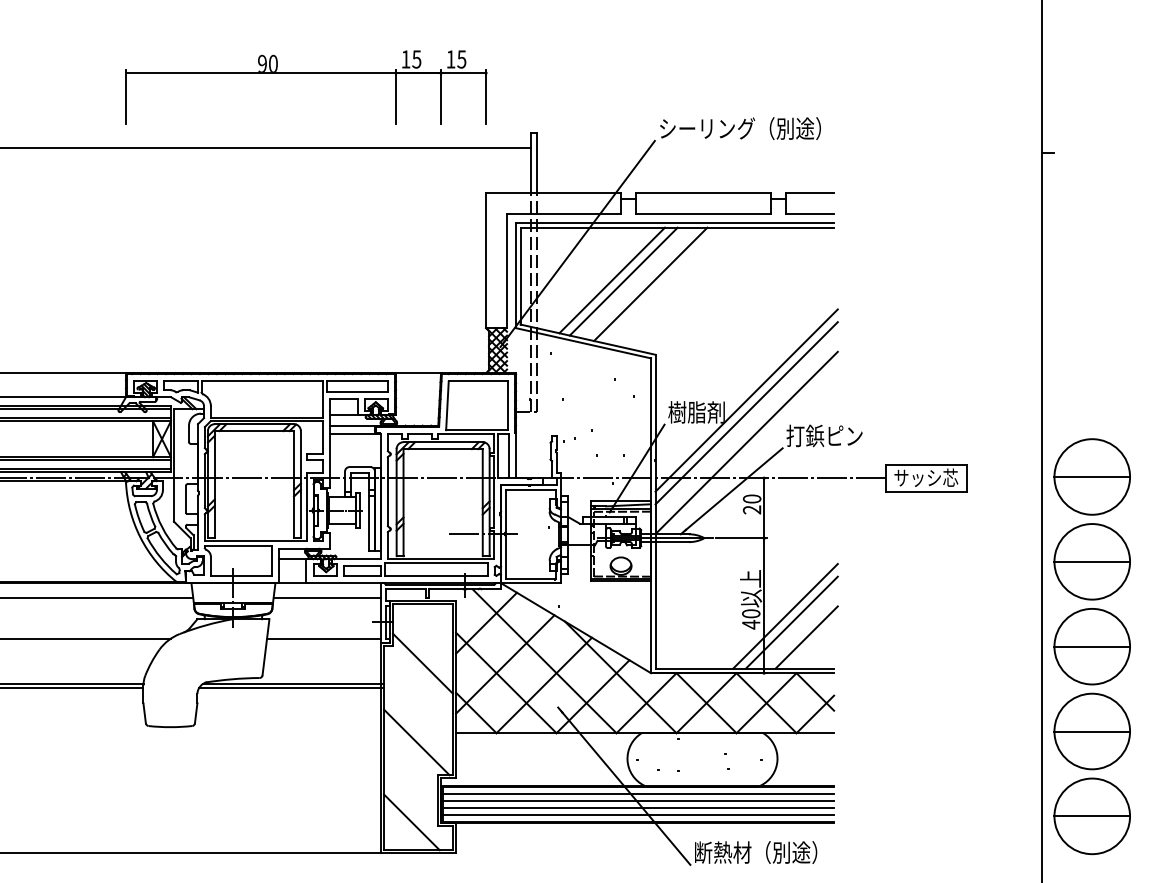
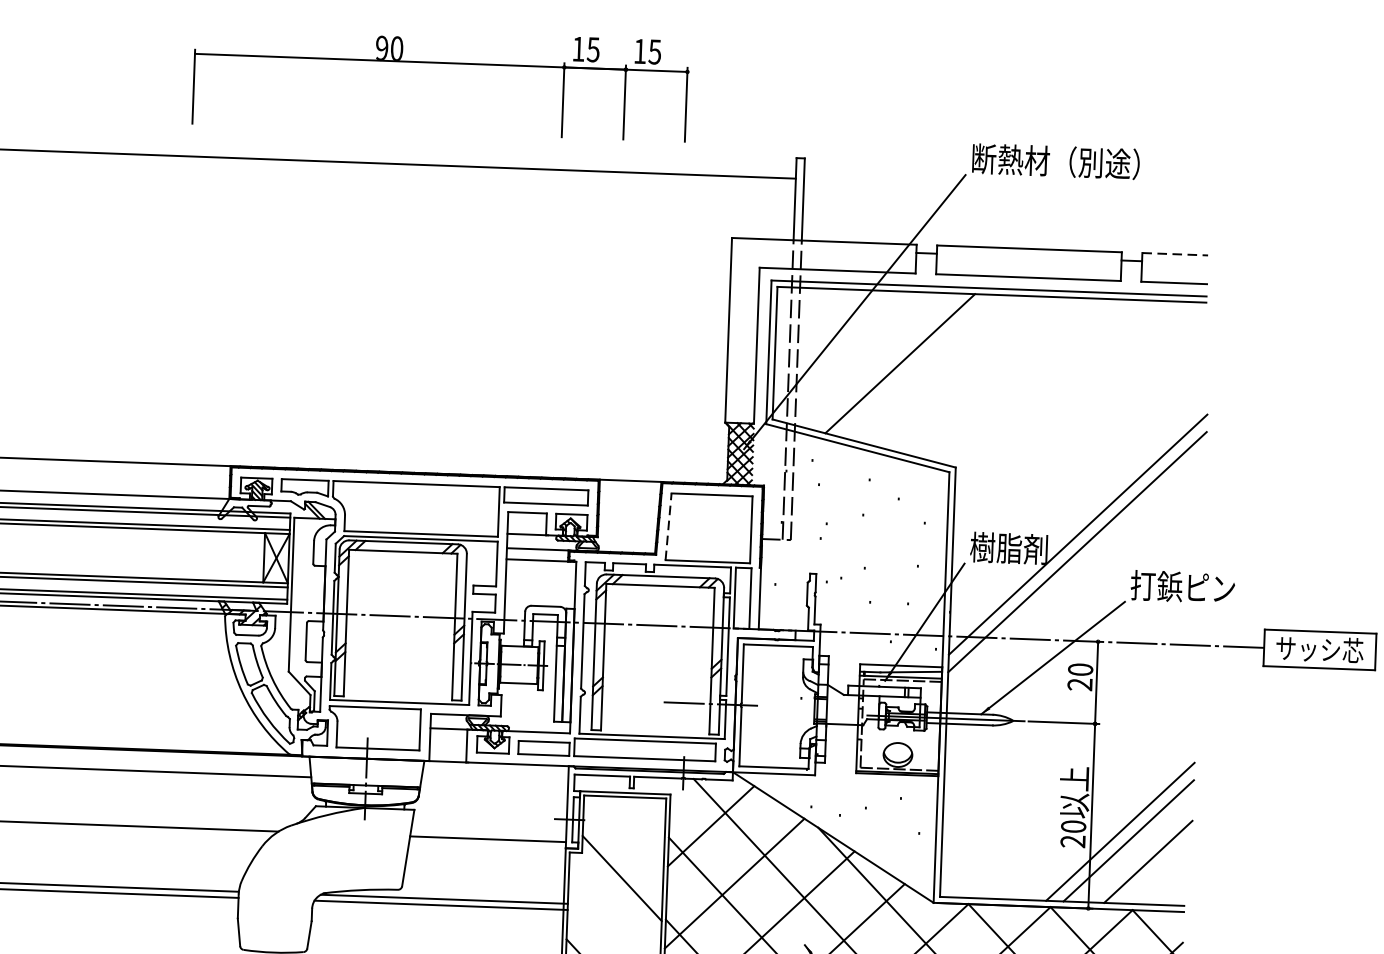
part: (306, 73) -> (441, 63), moved
text: (739, 128) -> (1081, 162), シーリング（別途） -> 断熱材（別途）
line: (810, 193) -> (1175, 254), solid -> dashed
line: (623, 281) -> (915, 365), removed
line: (650, 284) -> (952, 371), removed
line: (447, 405) -> (668, 526), solid -> dashed
line: (746, 442) -> (1075, 592), removed
line: (327, 598) -> (494, 784), removed
text: (751, 624) -> (1073, 841), 40 -> 20

